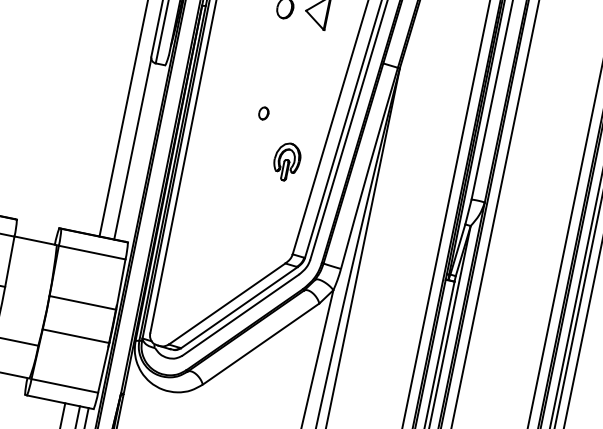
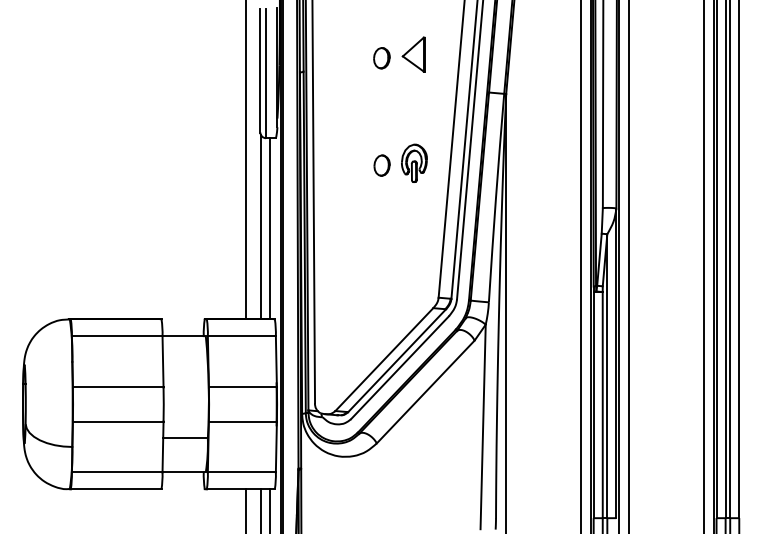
part: (263, 113) -> (381, 165), size x1.67
line: (140, 152) -> (269, 228), added
part: (287, 161) -> (414, 162), moved

